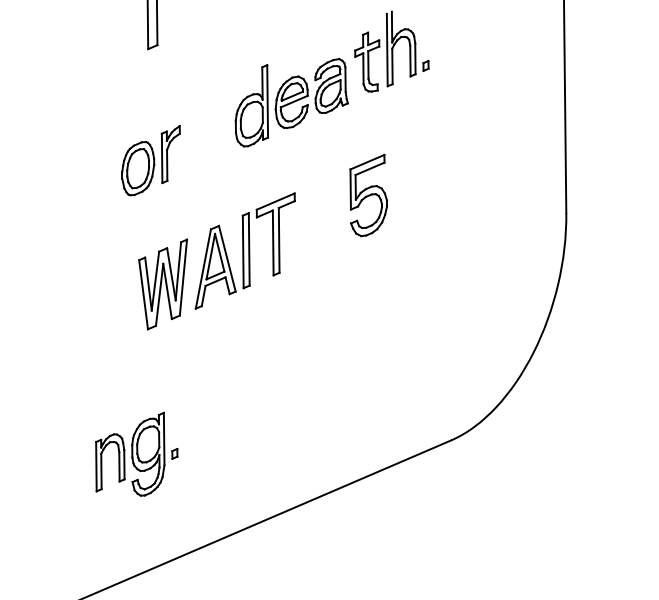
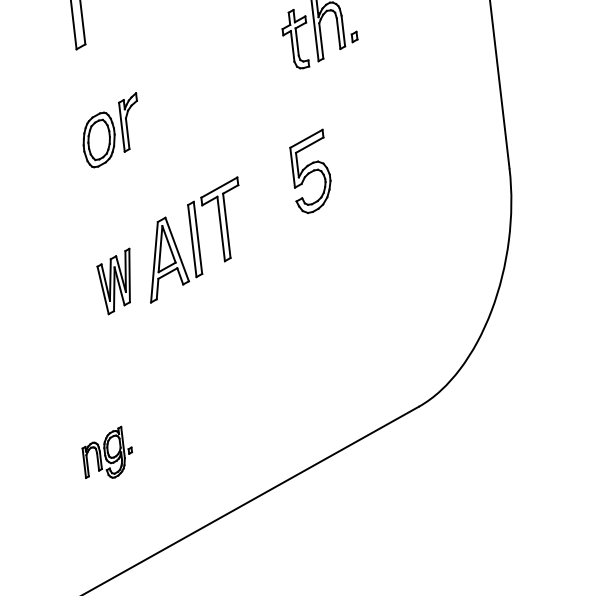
part: (291, 102) -> (224, 87), removed
part: (150, 160) -> (110, 130), moved
part: (162, 284) -> (115, 281), size x0.7
part: (136, 453) -> (107, 452), size x0.6

